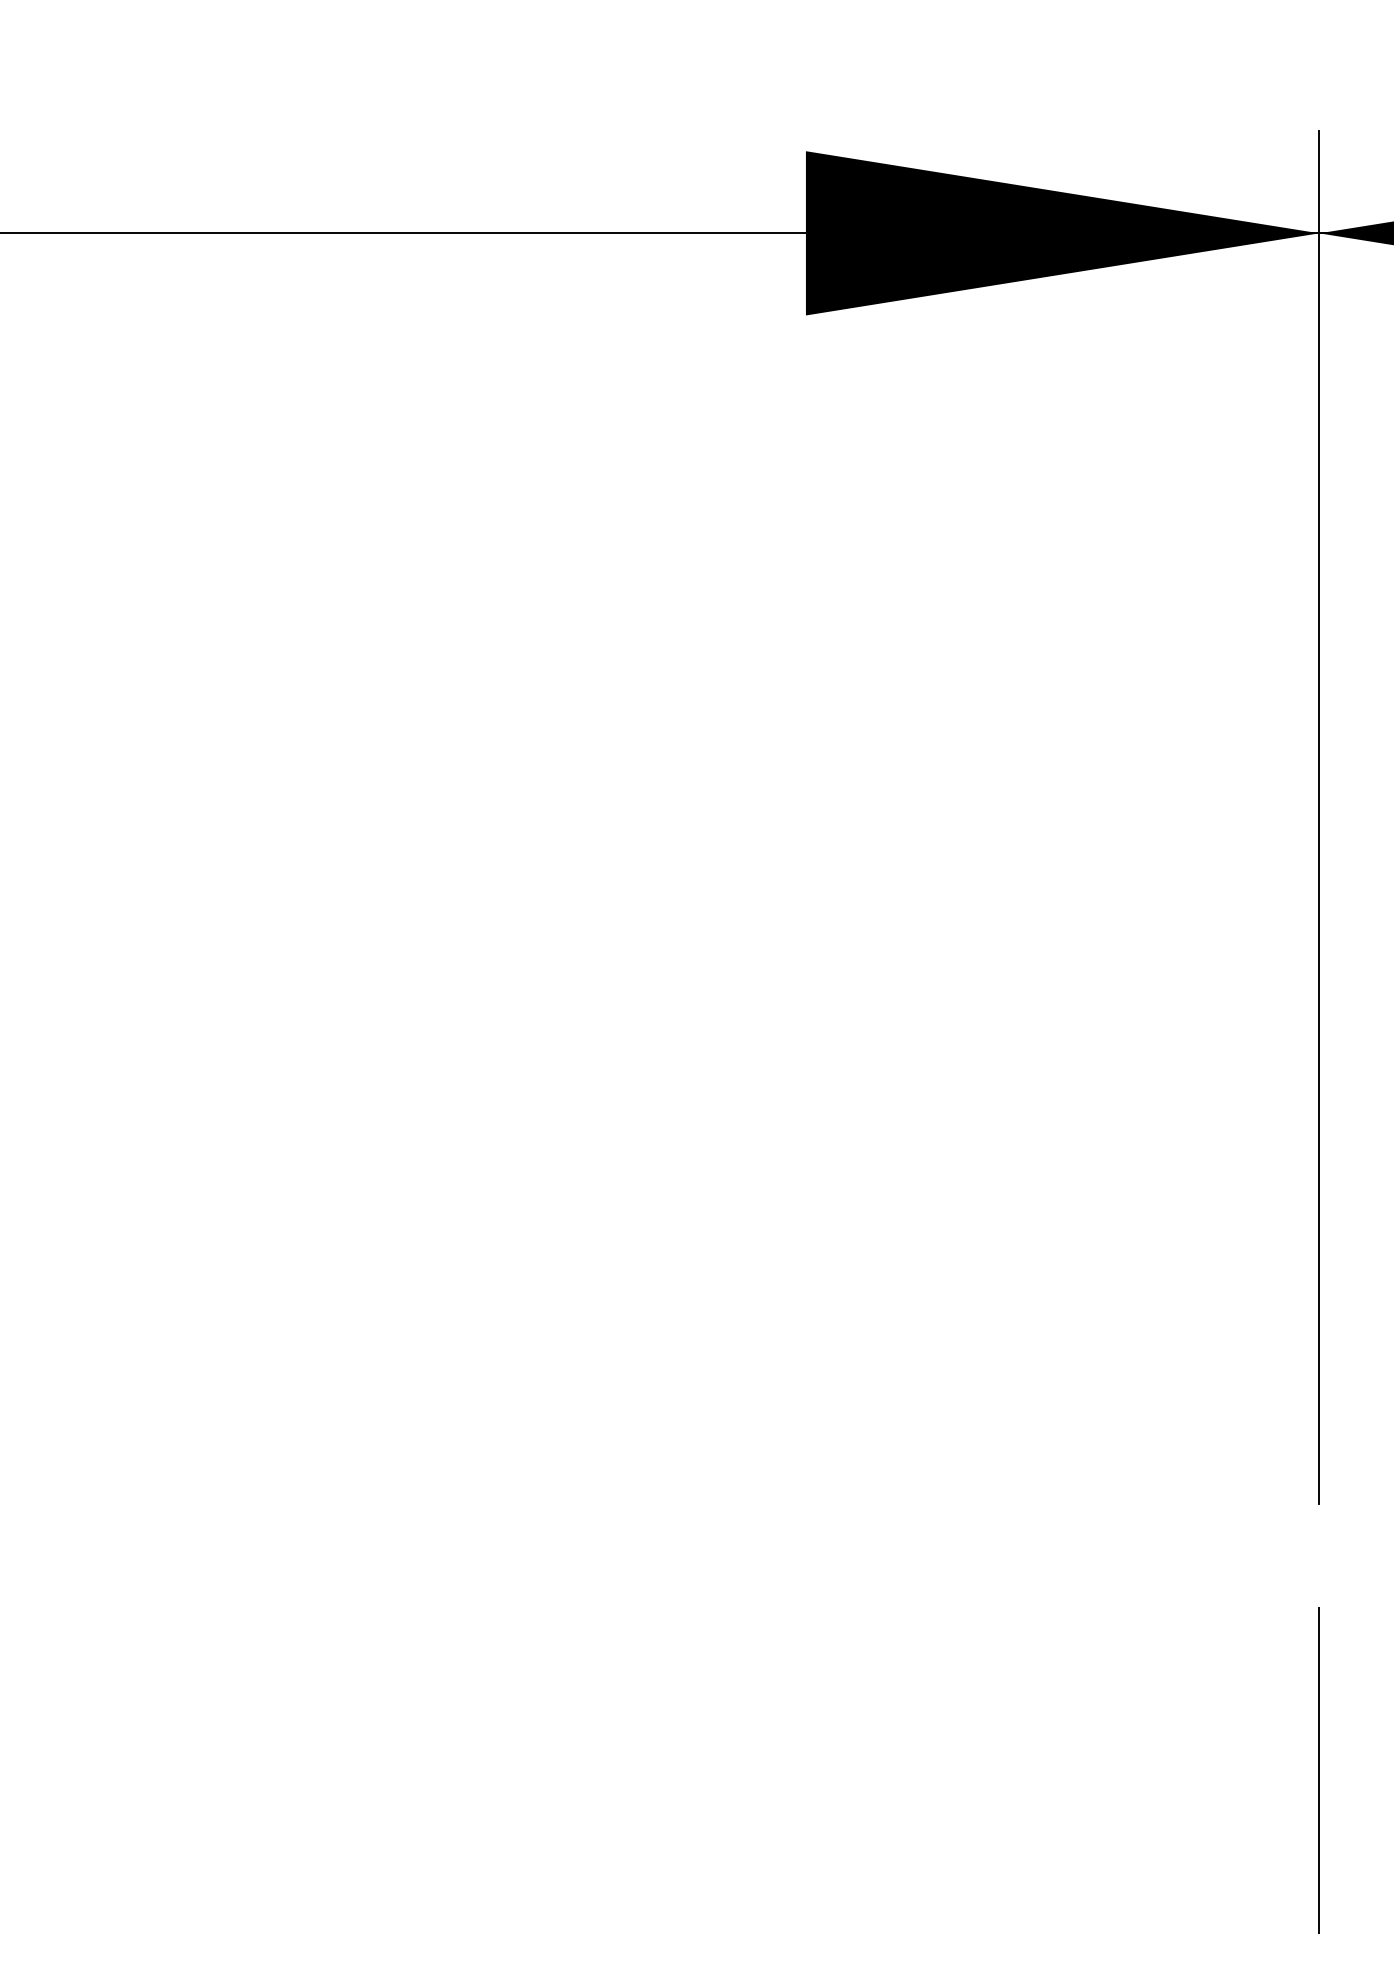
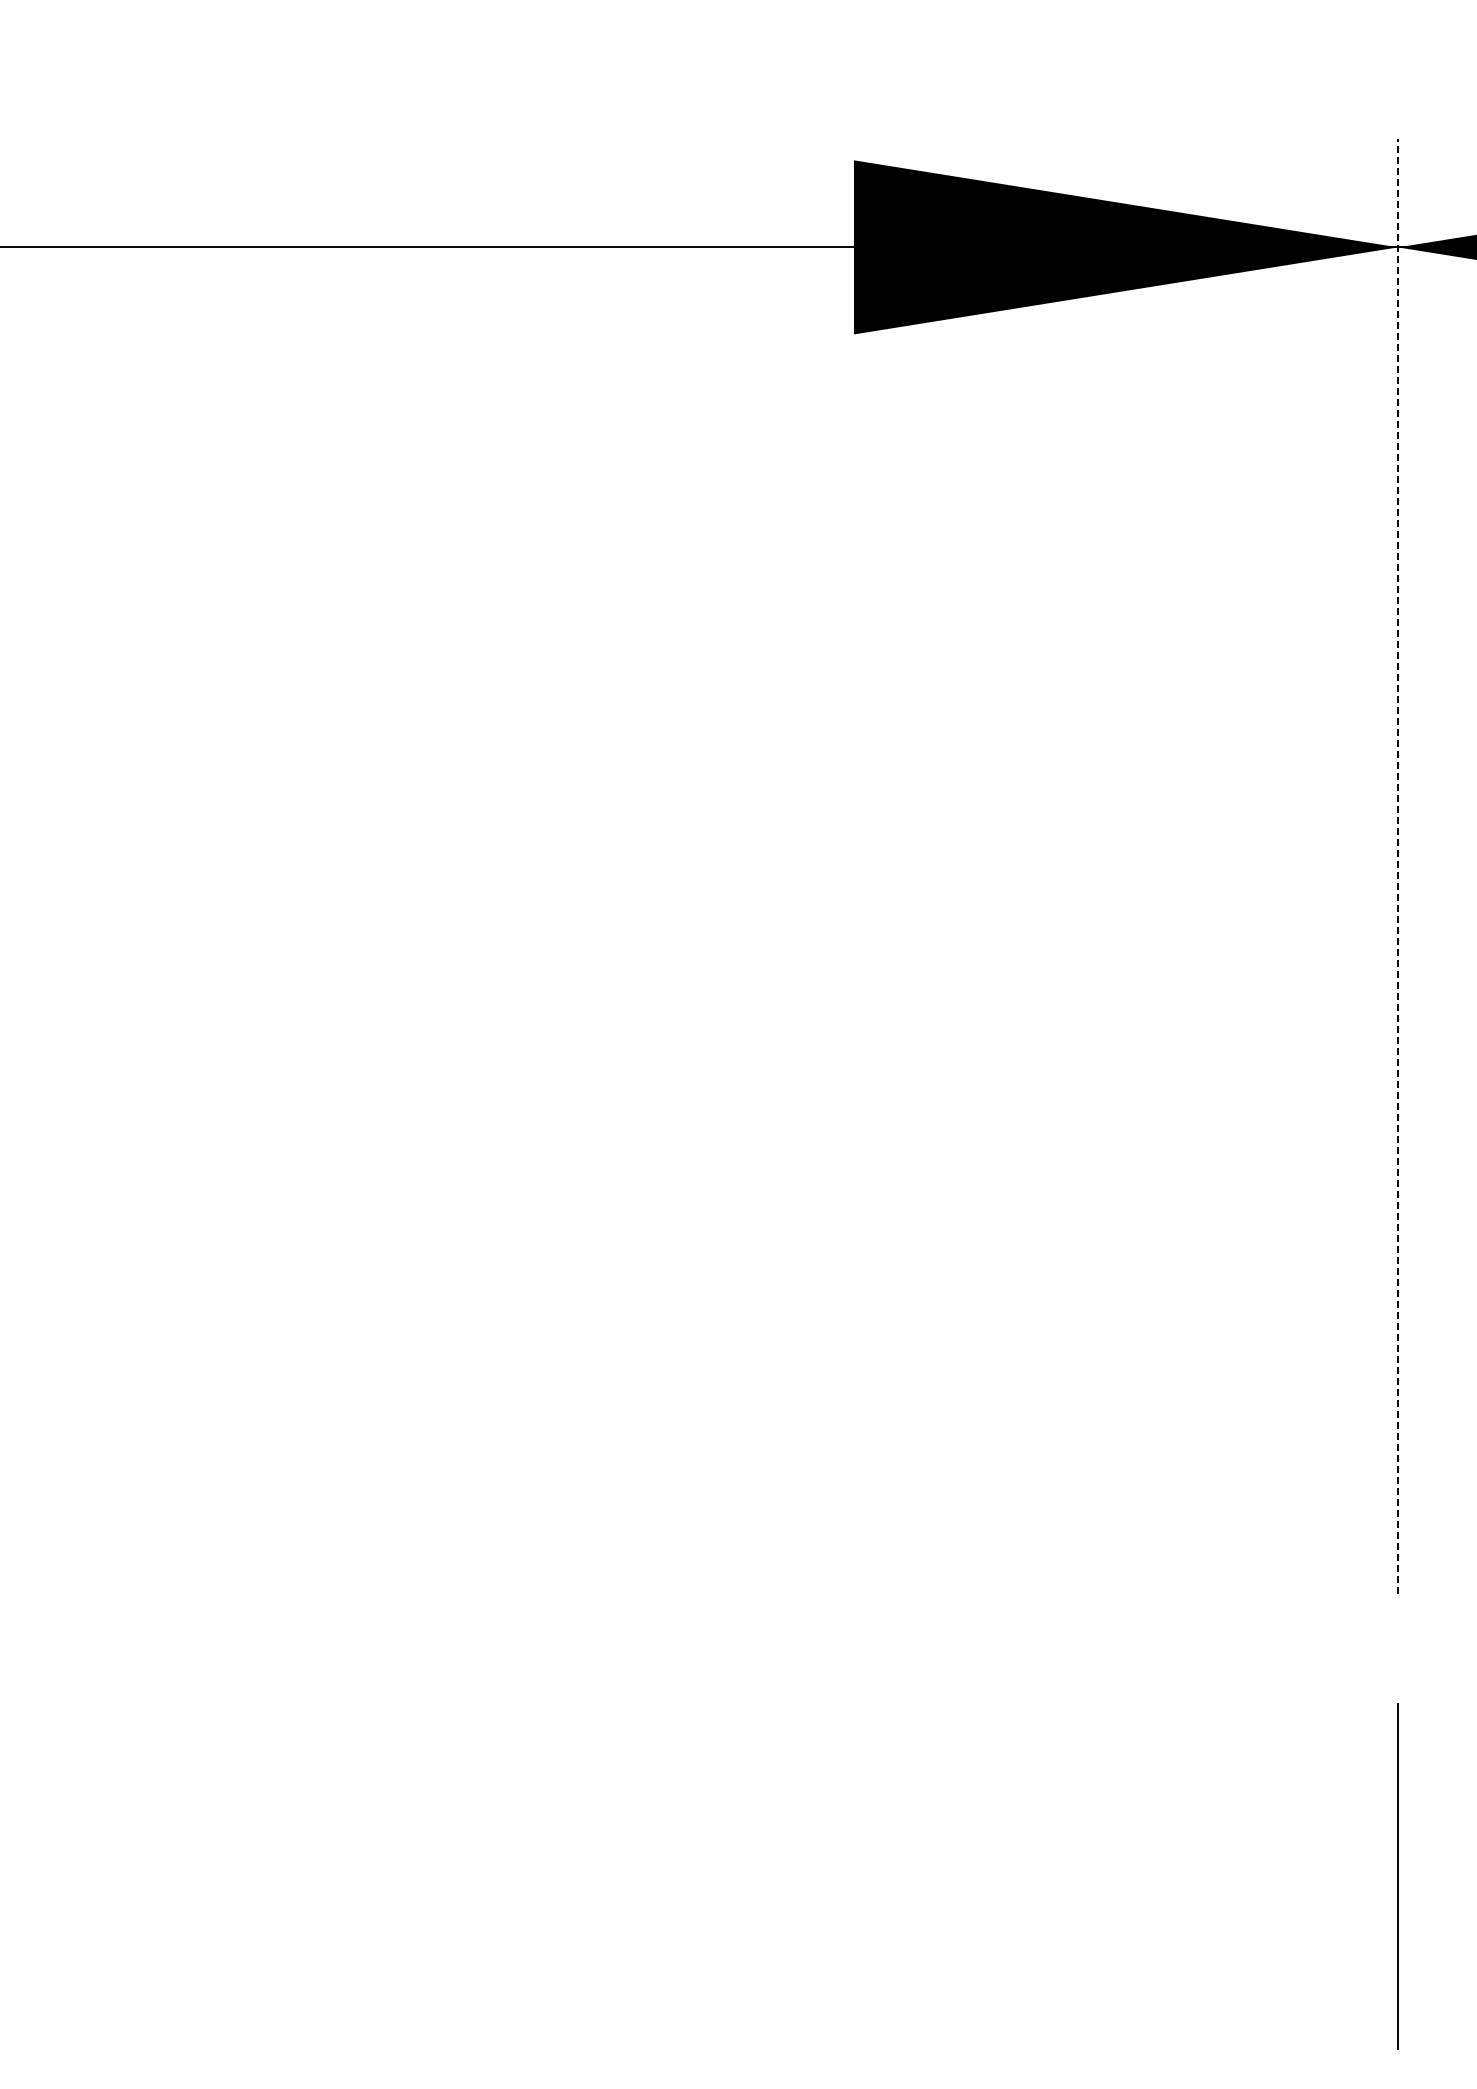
line: (1319, 817) -> (1398, 866), solid -> dashed

